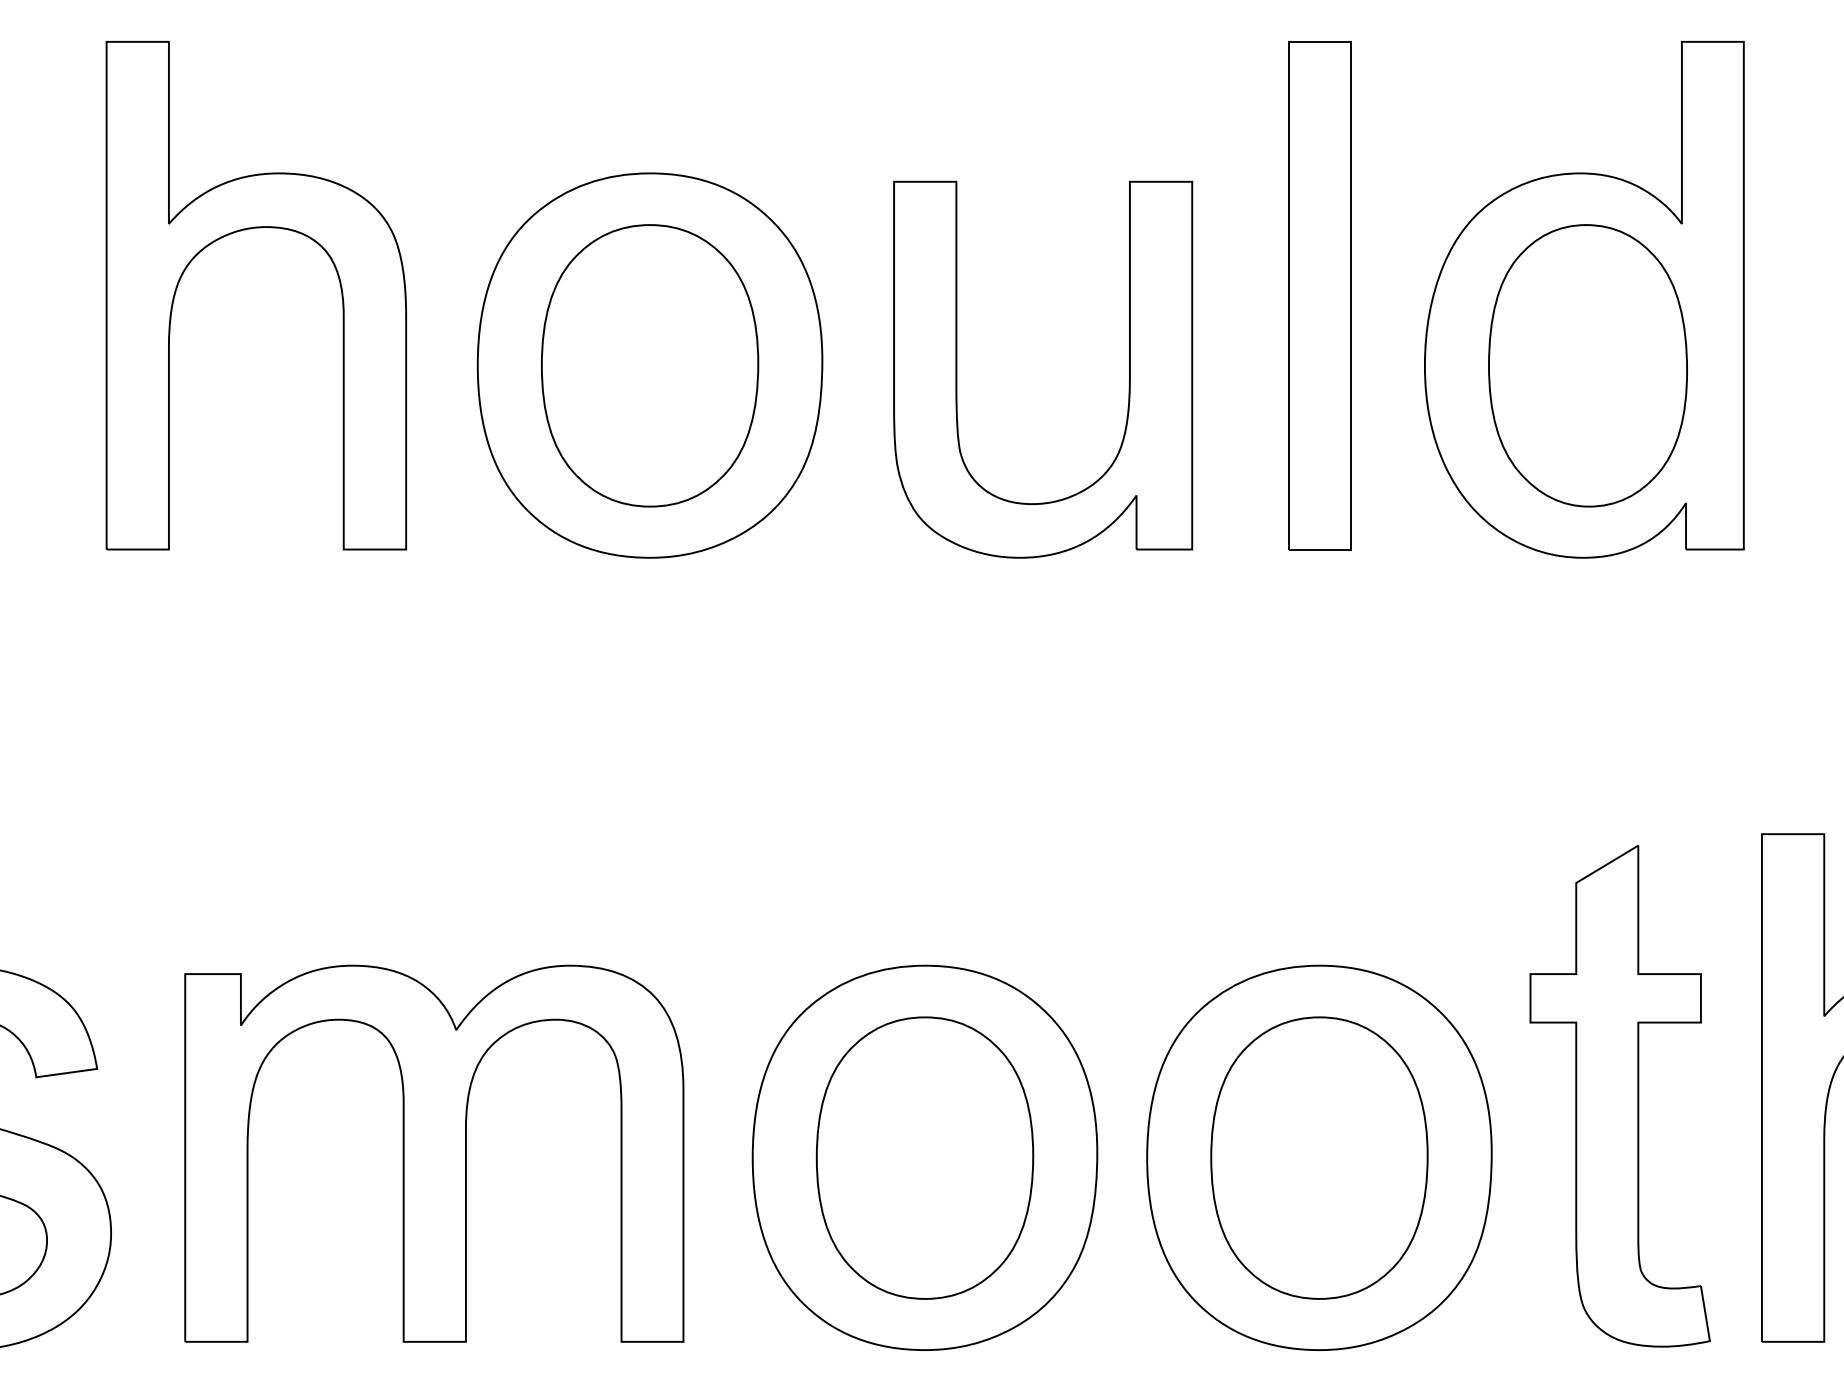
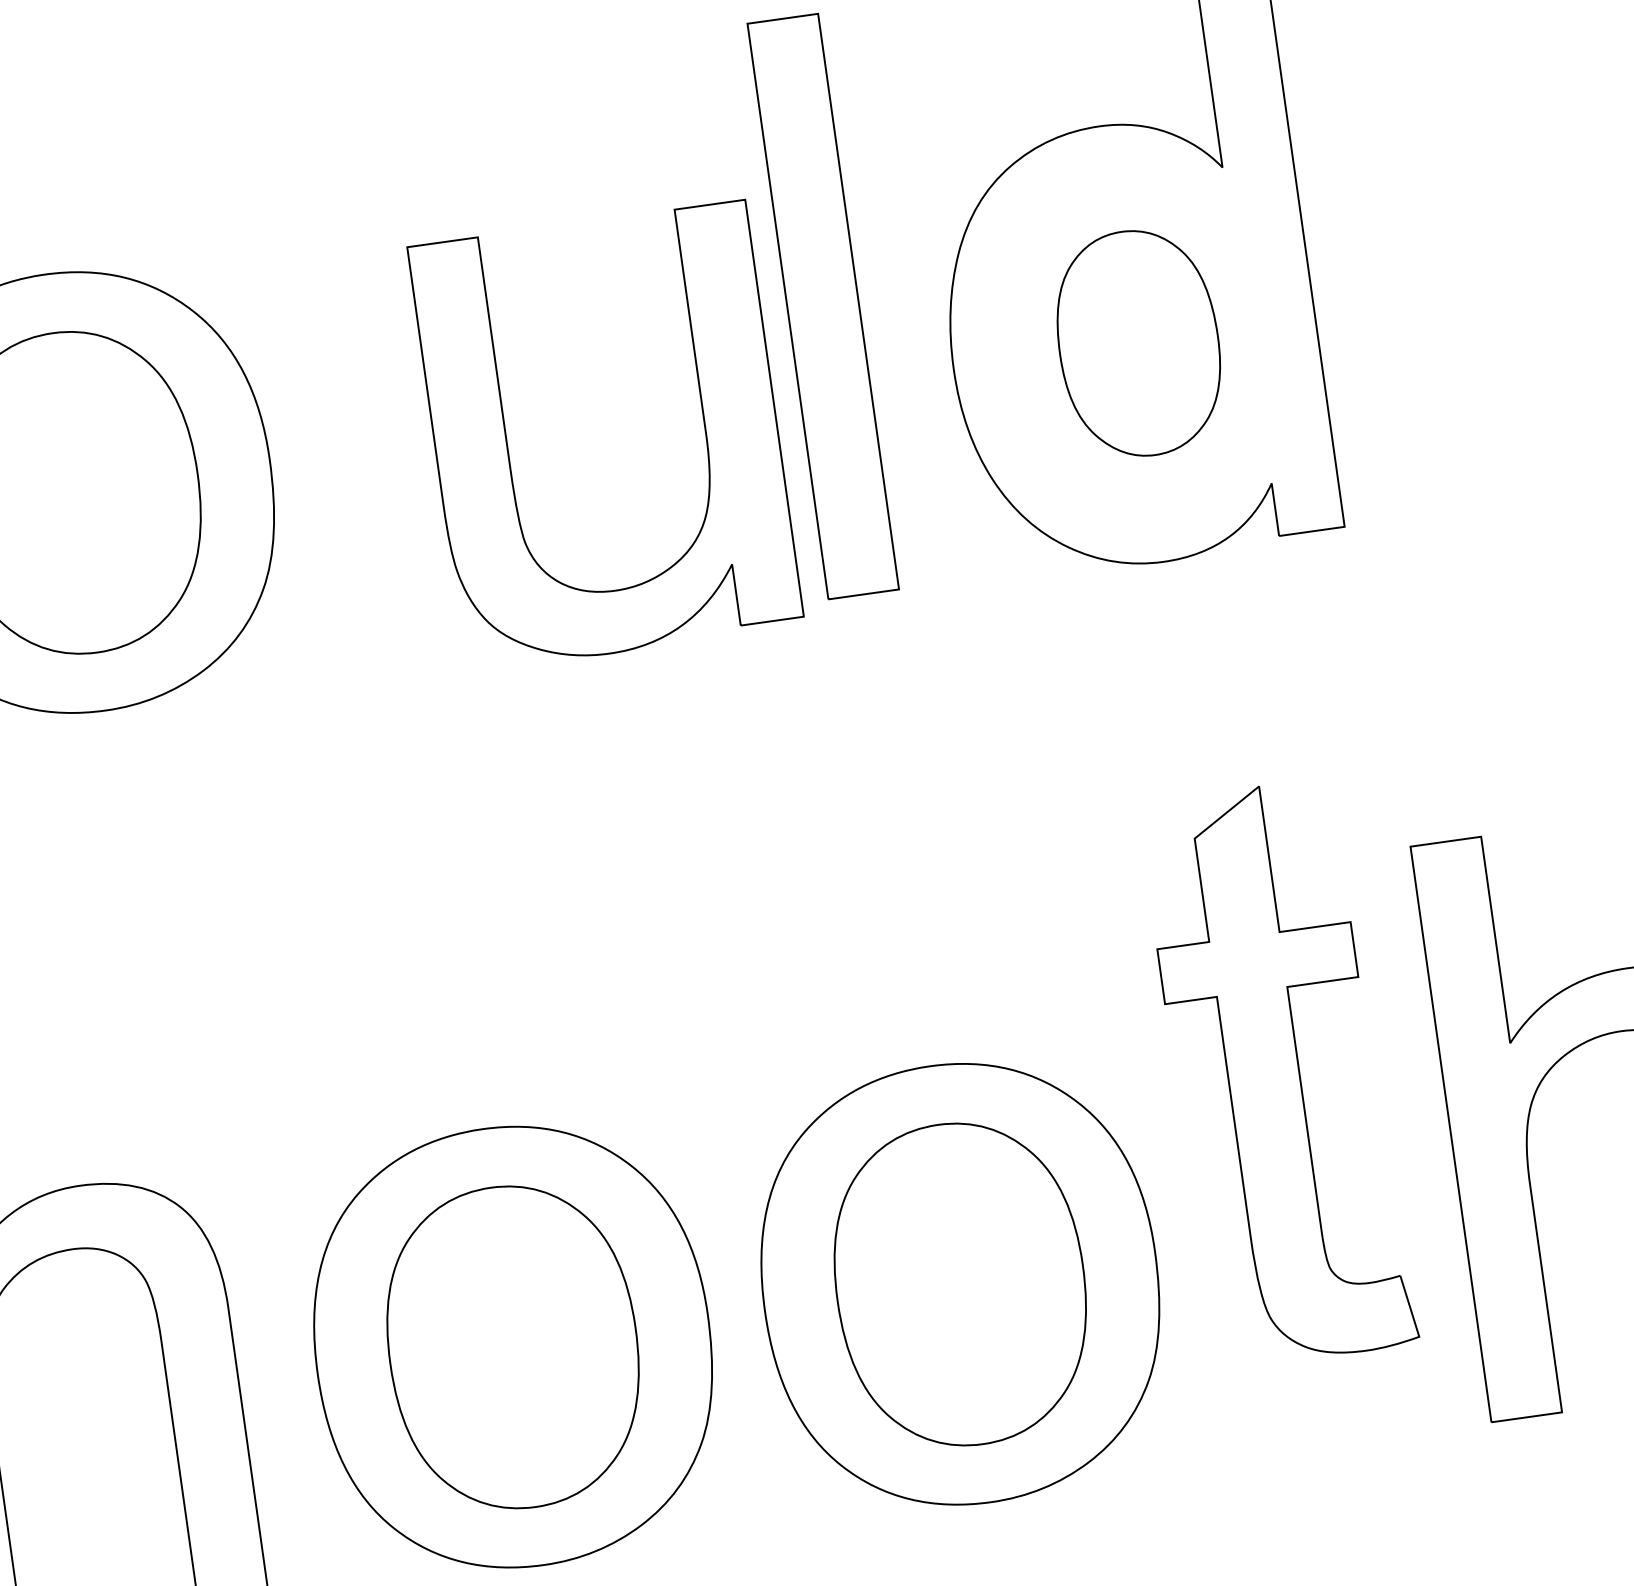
part: (1587, 365) -> (1138, 343), size x0.7
part: (957, 369) -> (509, 449), moved
part: (1619, 1096) -> (1277, 1073), moved

